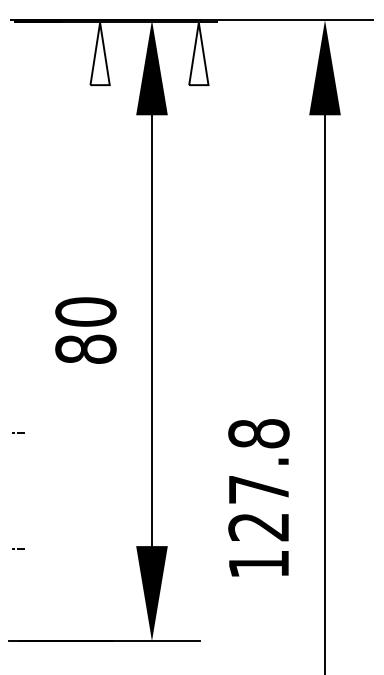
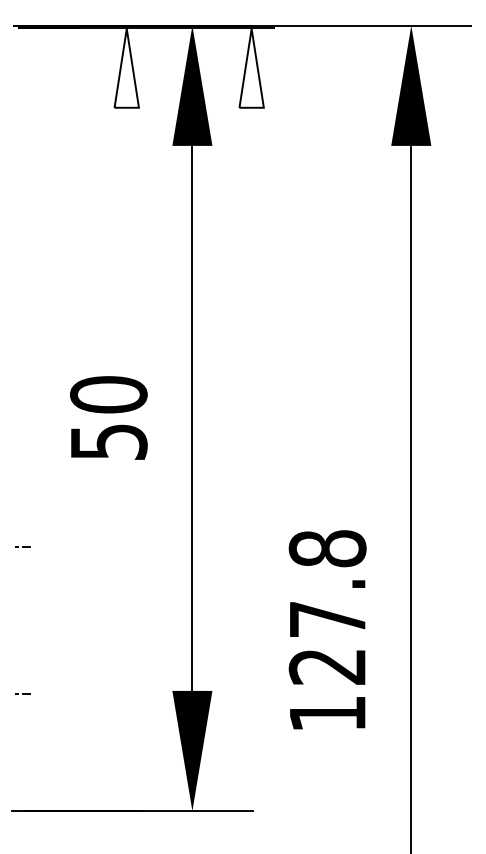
text: (85, 348) -> (108, 440), 80 -> 50

